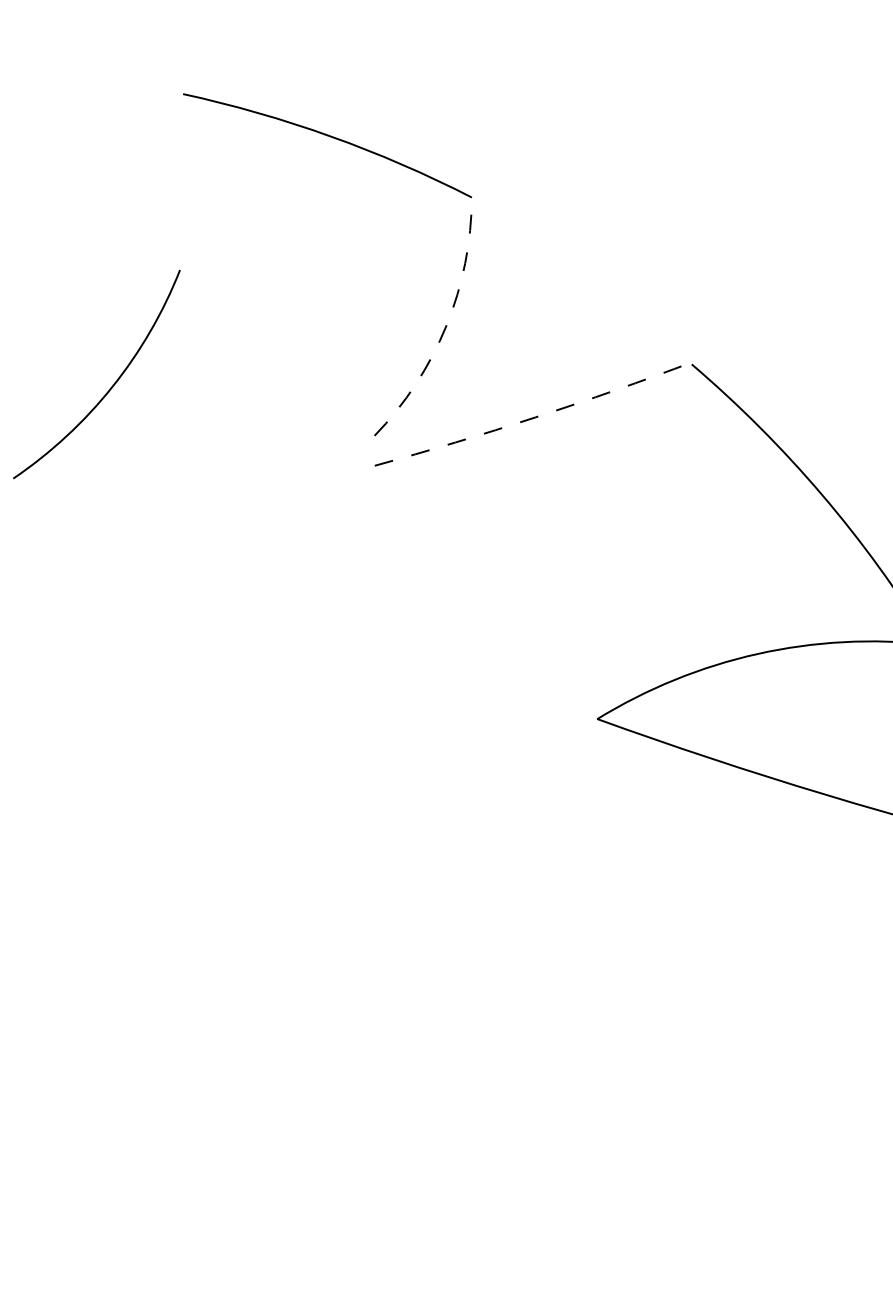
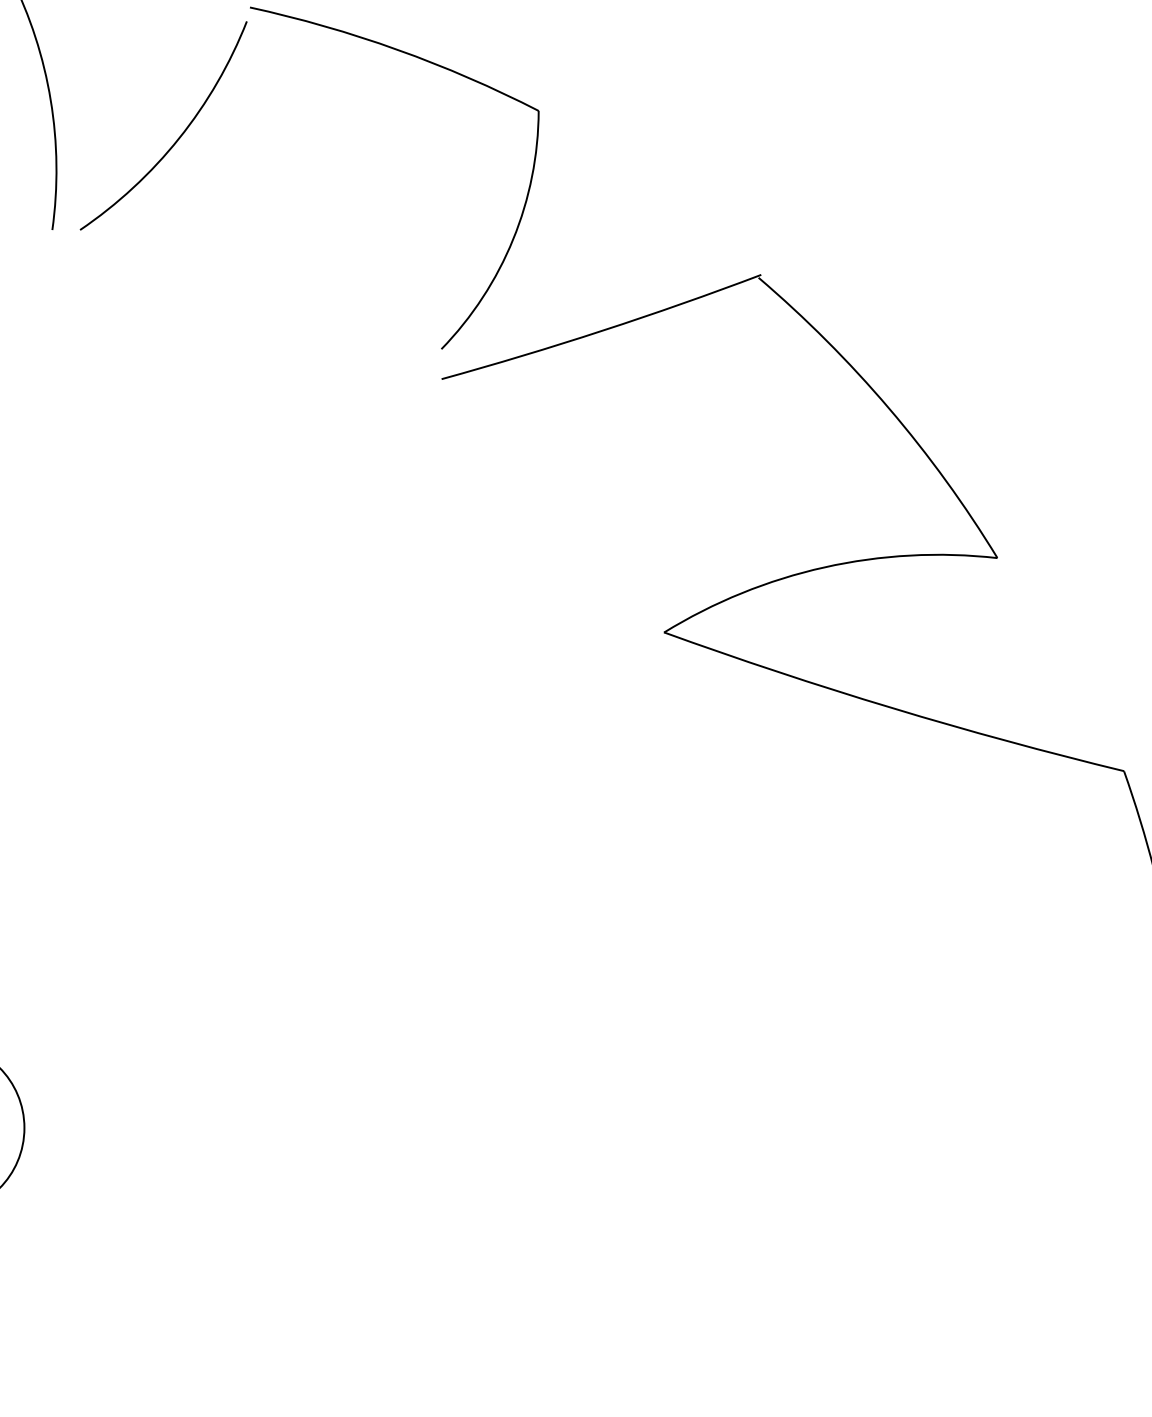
arc: (446, 326) -> (513, 239), dashed -> solid
arc: (110, 387) -> (177, 138), moved
arc: (535, 417) -> (602, 330), dashed -> solid

